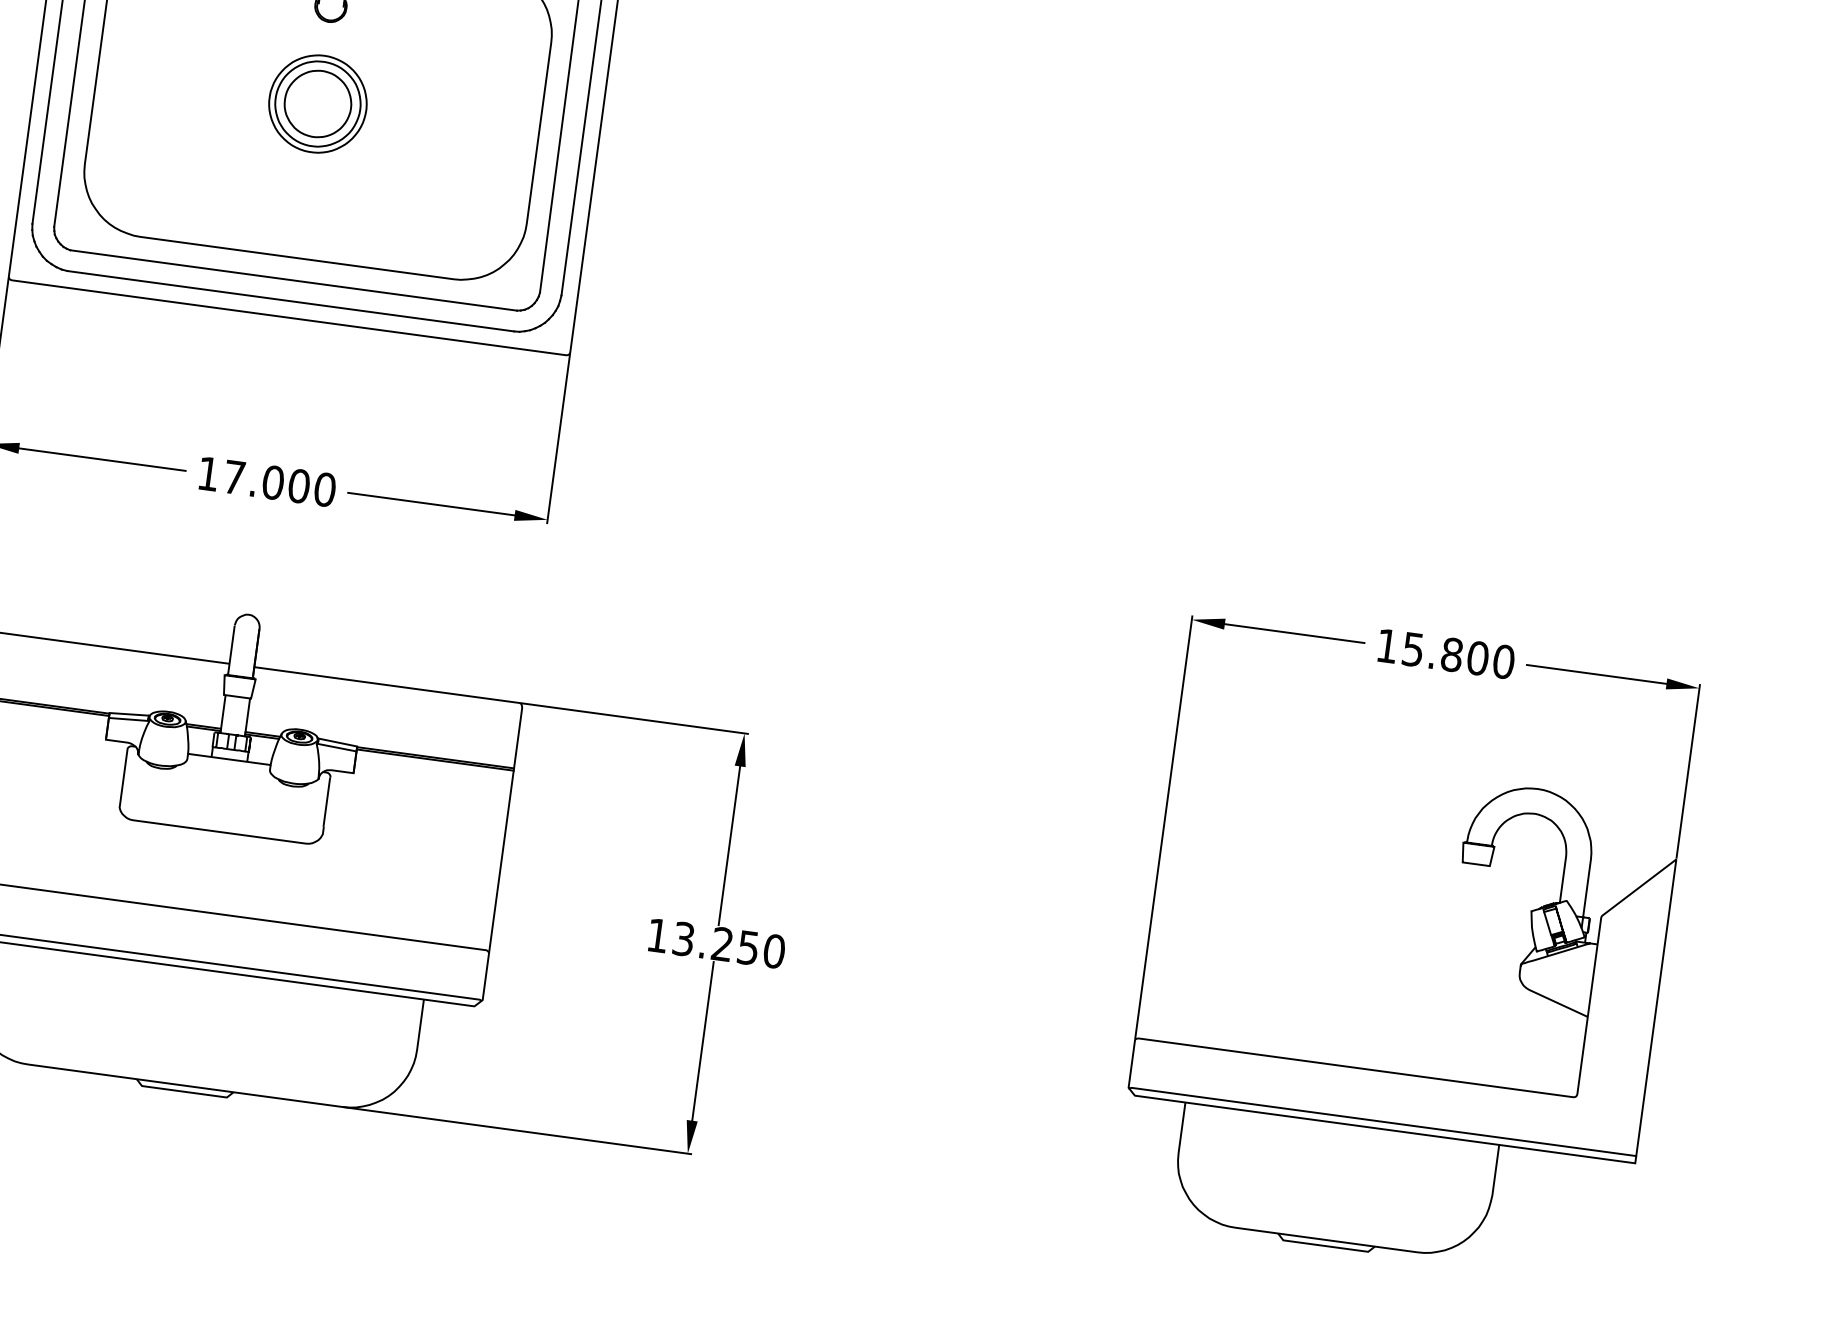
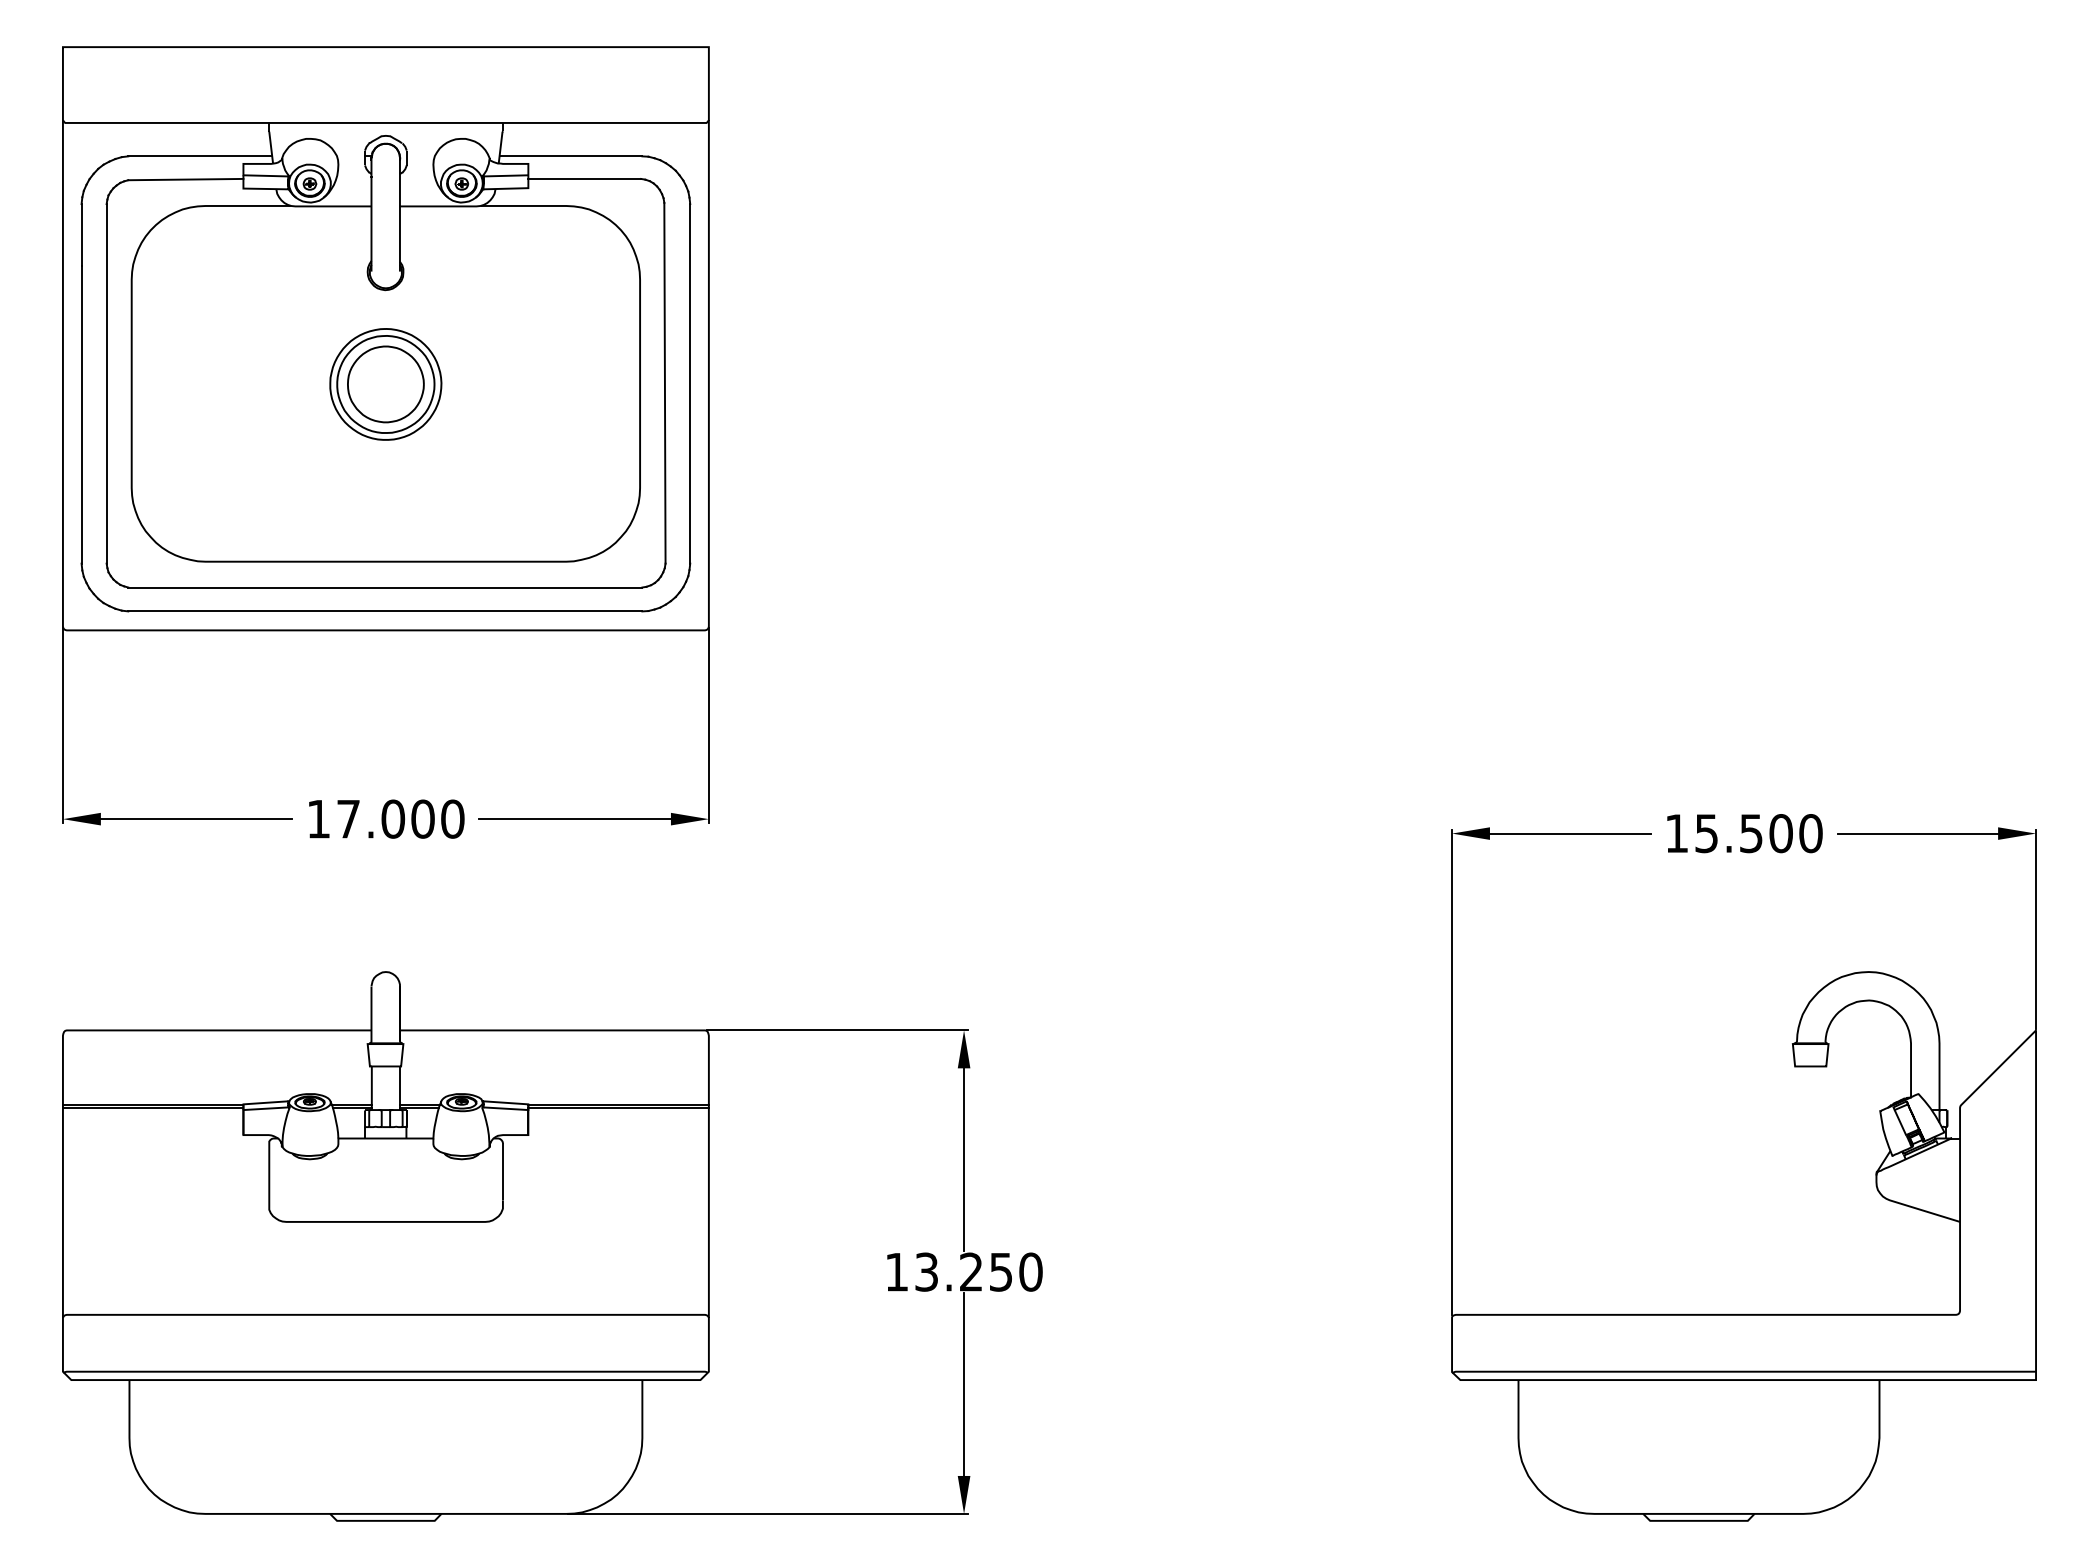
text: (1452, 654) -> (1751, 833), 15.800 -> 15.500

